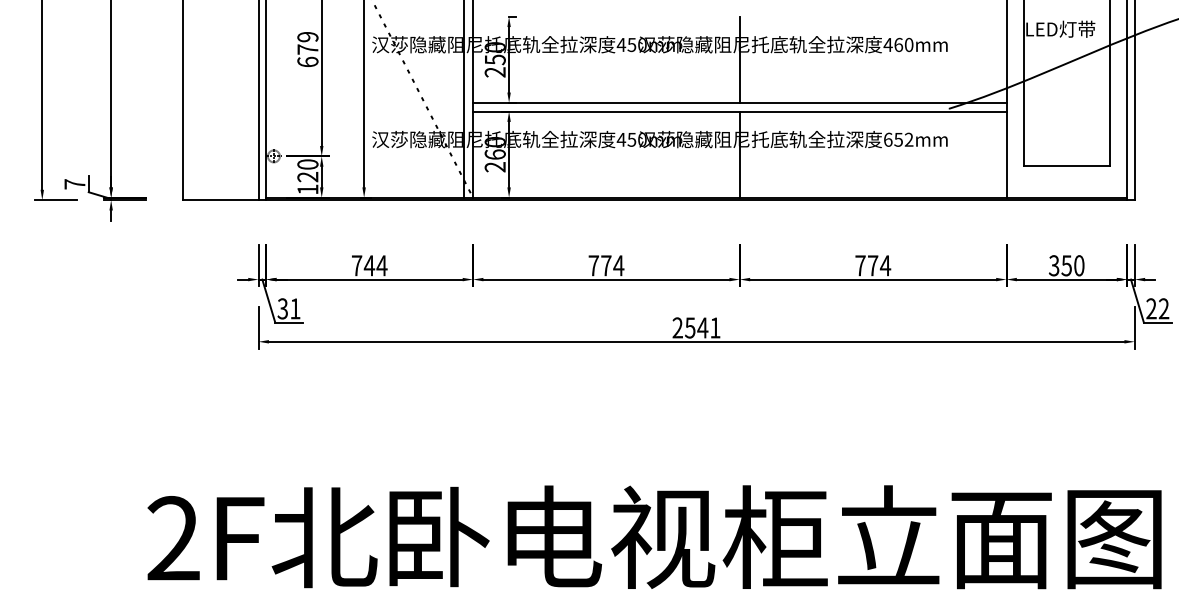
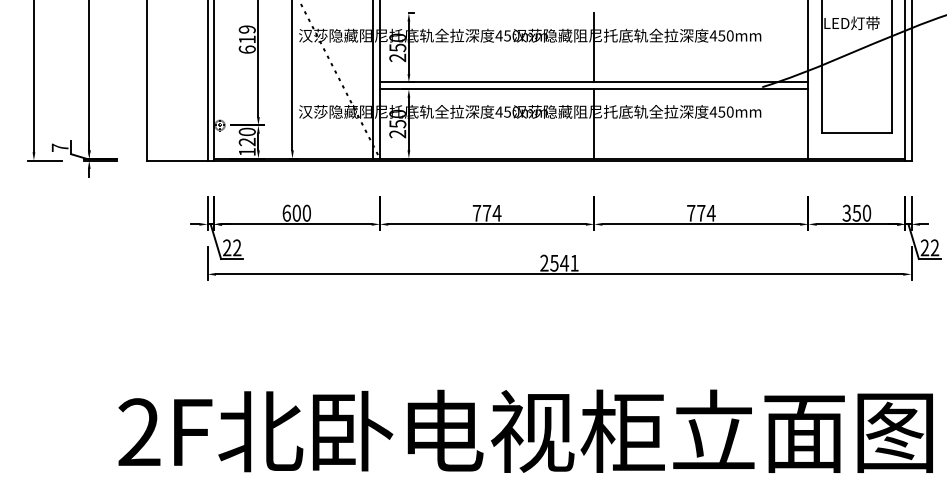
text: (898, 44) -> (721, 35), 460mm -> 450mm
text: (308, 49) -> (247, 39), 679 -> 619
text: (898, 139) -> (721, 111), 652mm -> 450mm
text: (494, 153) -> (397, 123), 260 -> 250
text: (369, 264) -> (296, 212), 744 -> 600
text: (289, 308) -> (232, 247), 31 -> 22

